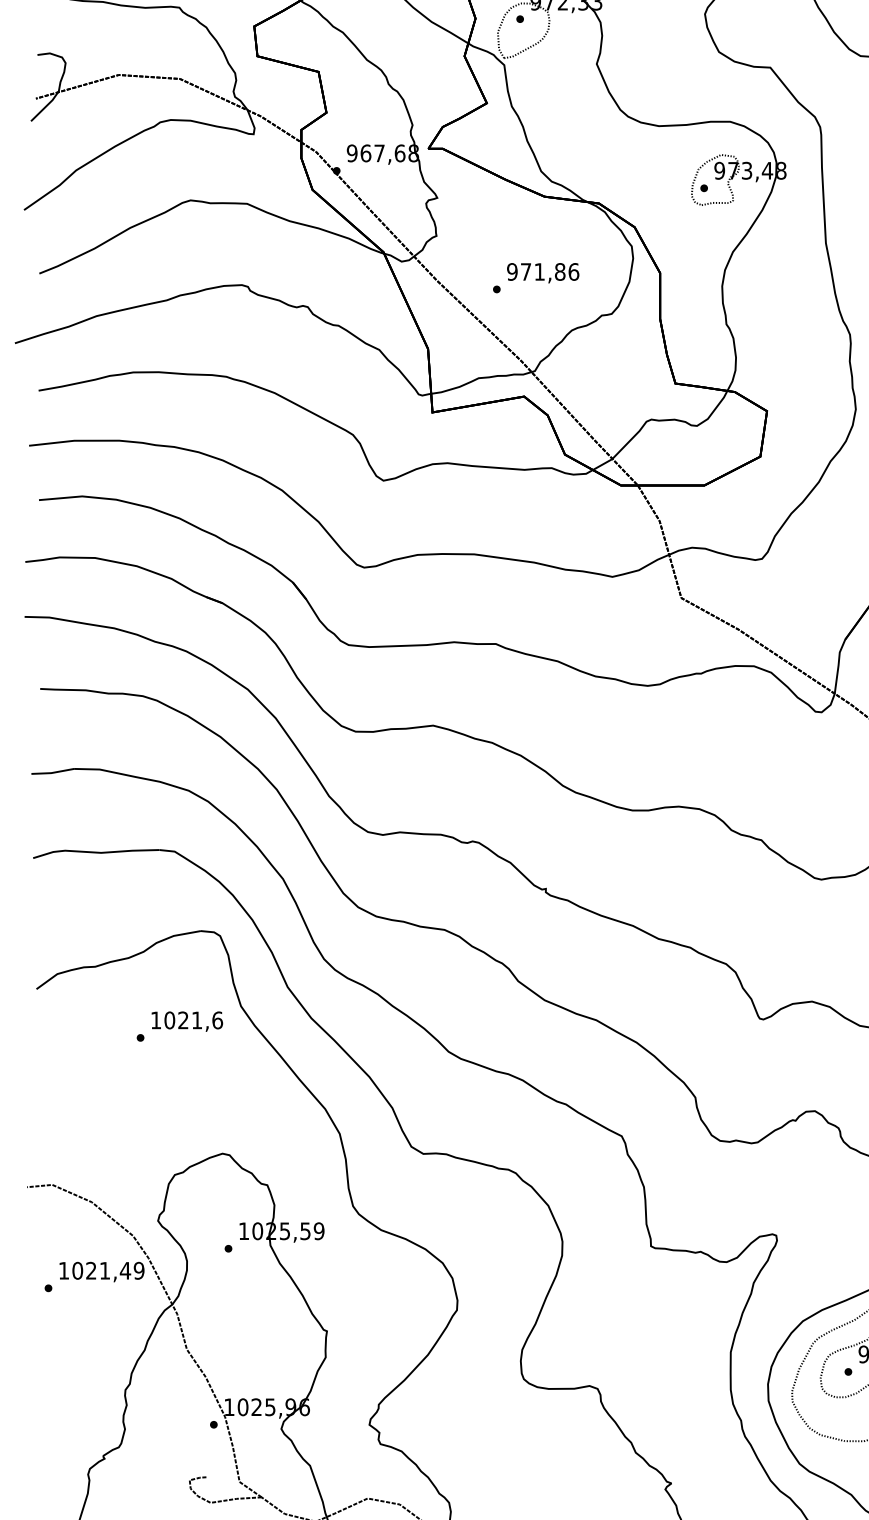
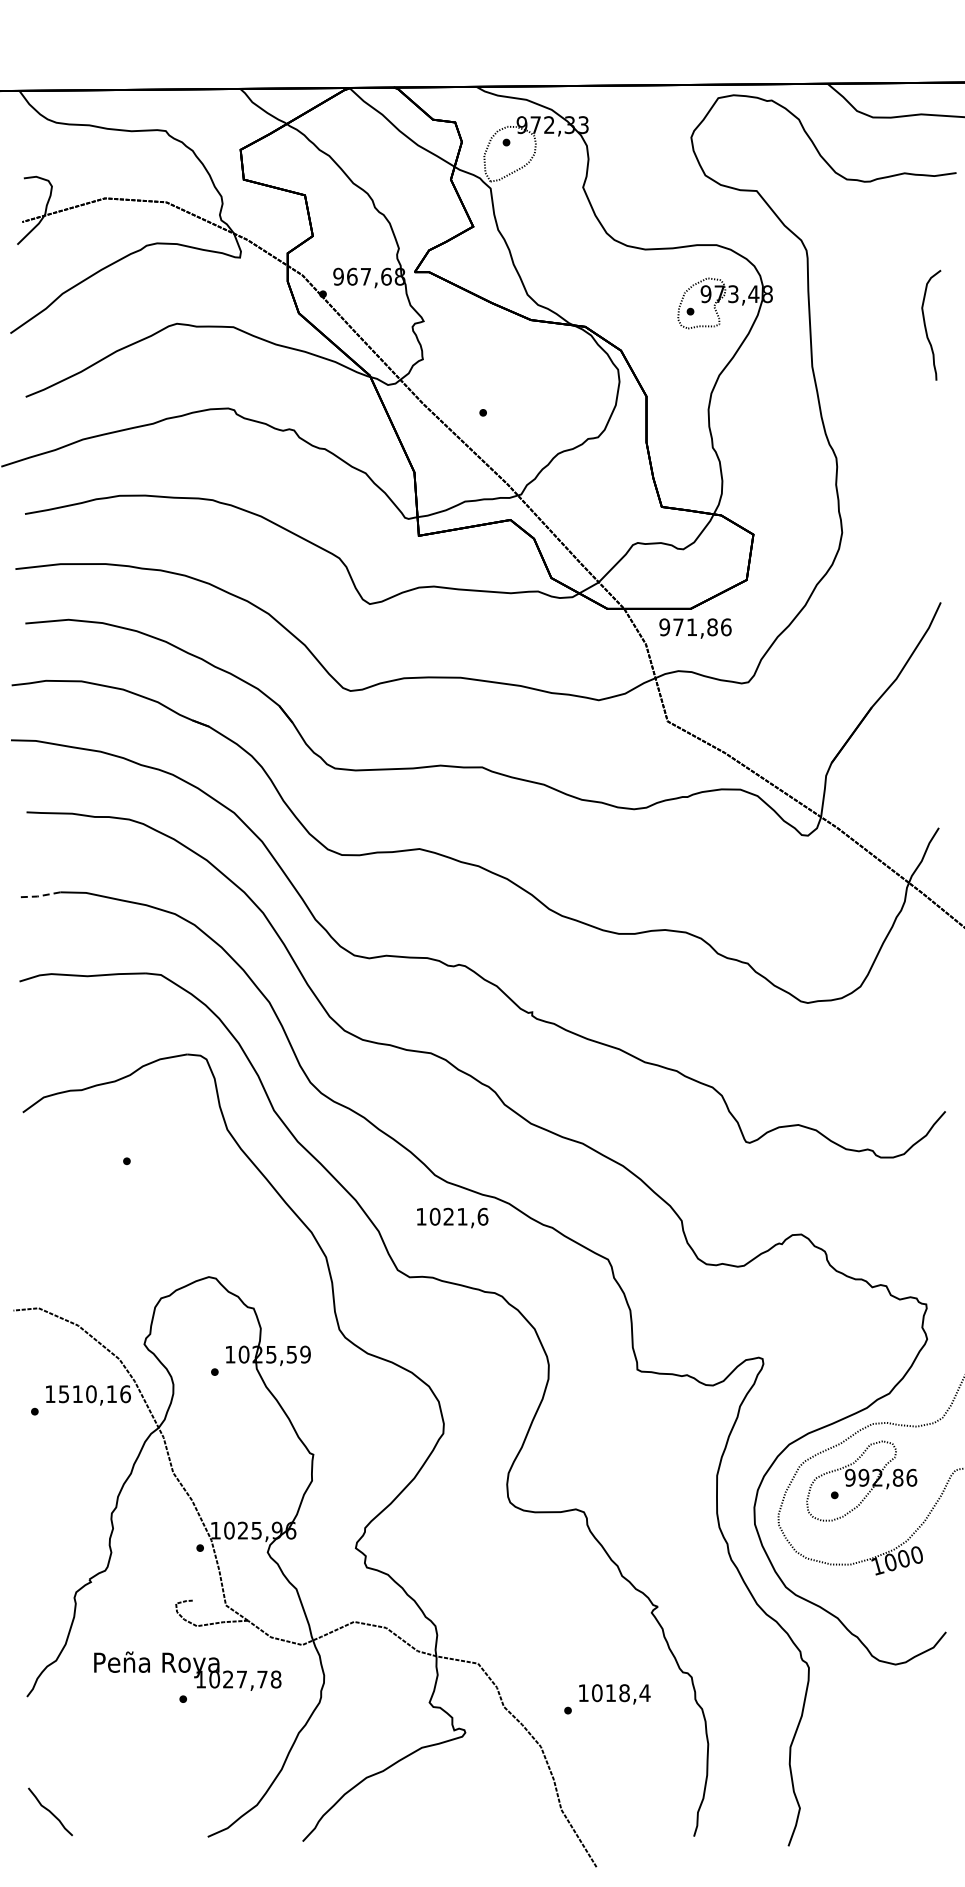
text: (543, 273) -> (695, 628), moved
line: (52, 773) -> (38, 896), solid -> dashed
text: (187, 1021) -> (452, 1217), moved
text: (108, 1271) -> (94, 1394), 1021,49 -> 1510,16

